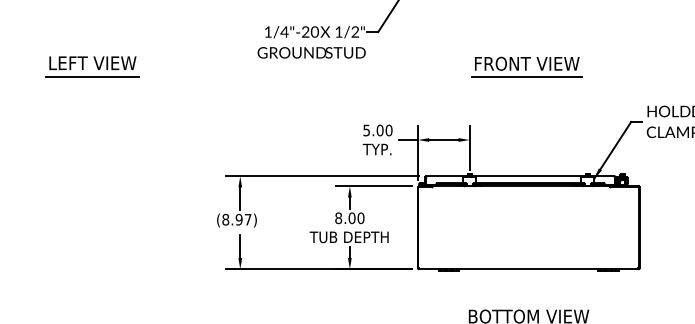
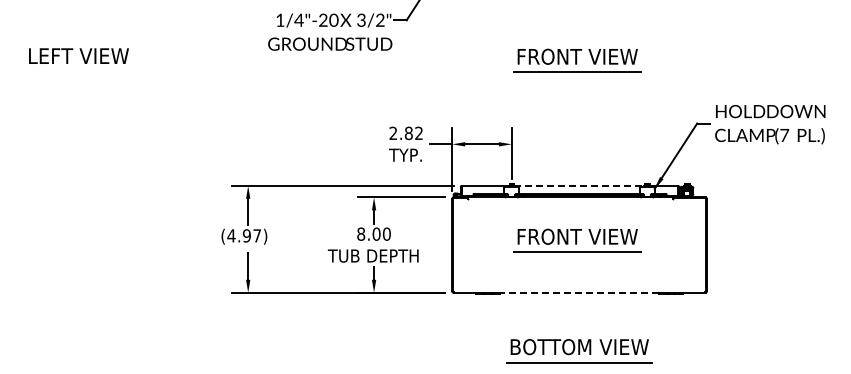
text: (338, 31) -> (361, 19), 1/2" -> 3/2"
line: (92, 77) -> (78, 72), removed
text: (378, 130) -> (406, 133), 5.00 -> 2.82
line: (528, 175) -> (579, 185), solid -> dashed
text: (225, 219) -> (231, 235), (8.97) -> (4.97)
part: (526, 223) -> (577, 240), added
line: (528, 269) -> (579, 292), solid -> dashed

